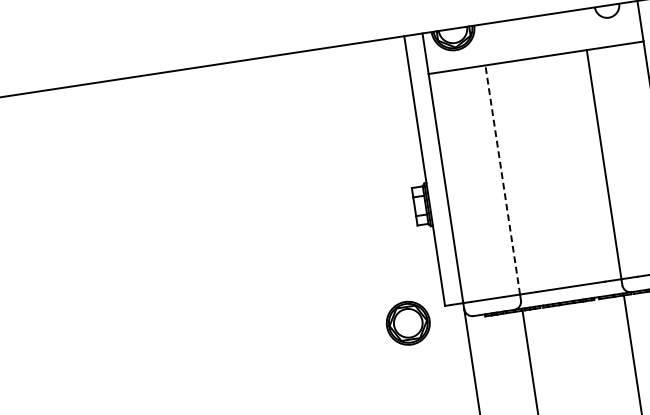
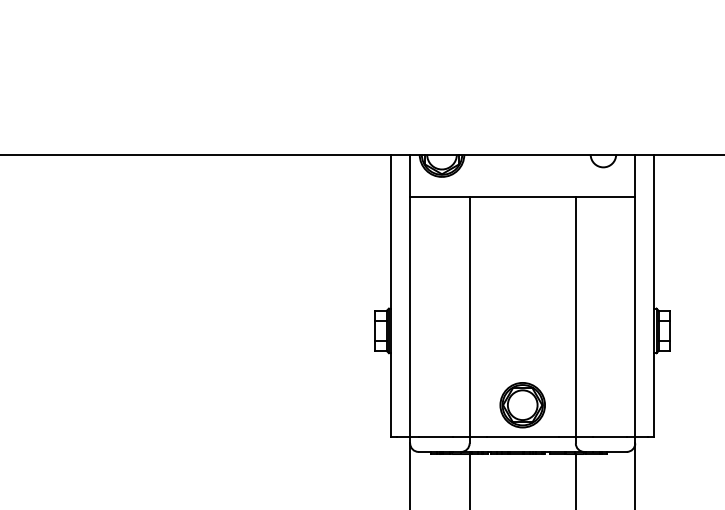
line: (502, 180) -> (469, 317), dashed -> solid
part: (408, 323) -> (522, 405), moved

